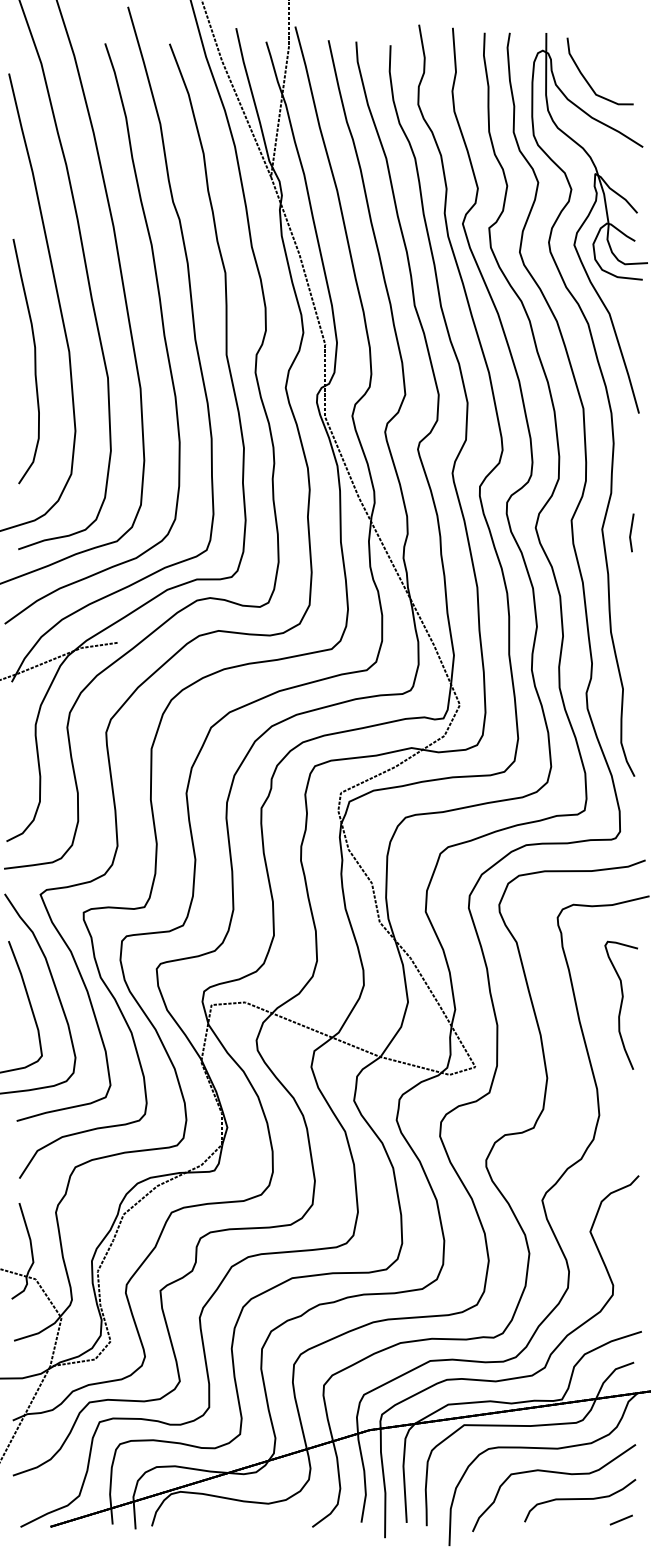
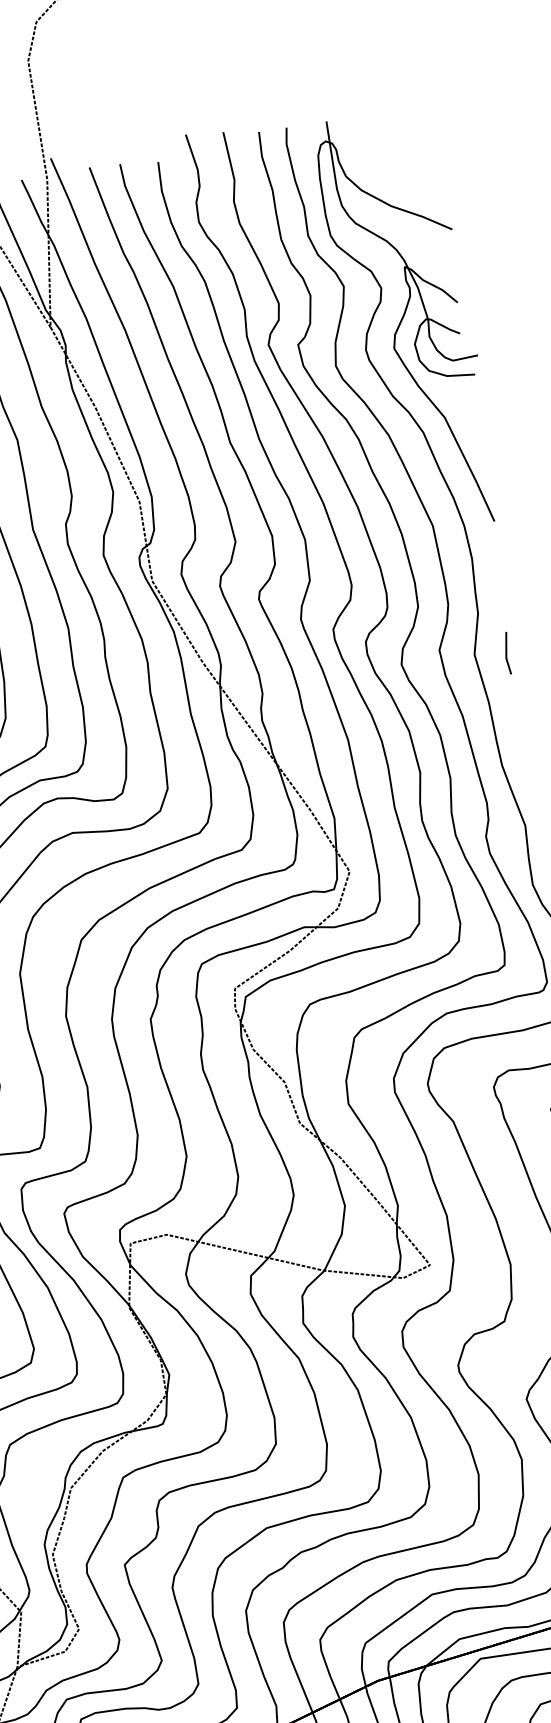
curve: (587, 80) -> (379, 166), removed

